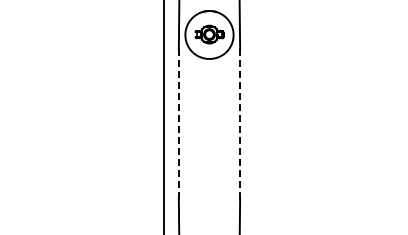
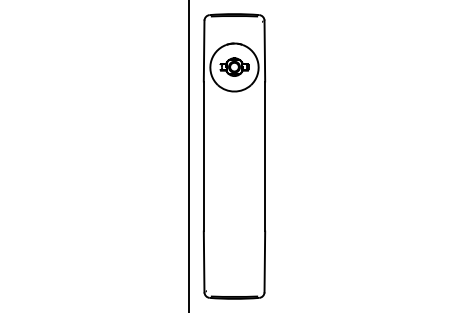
line: (178, 123) -> (203, 156), dashed -> solid
line: (240, 123) -> (265, 156), dashed -> solid

